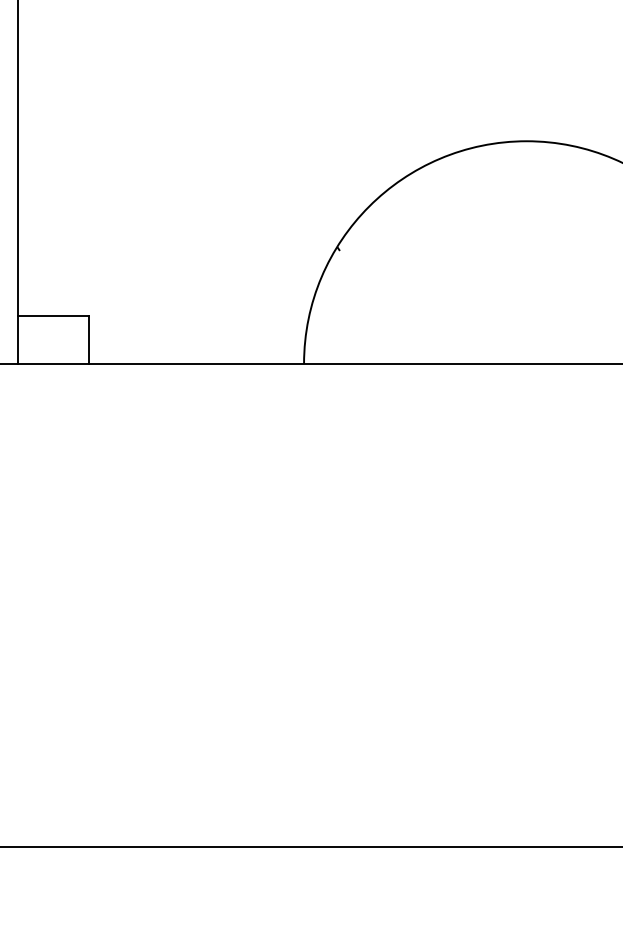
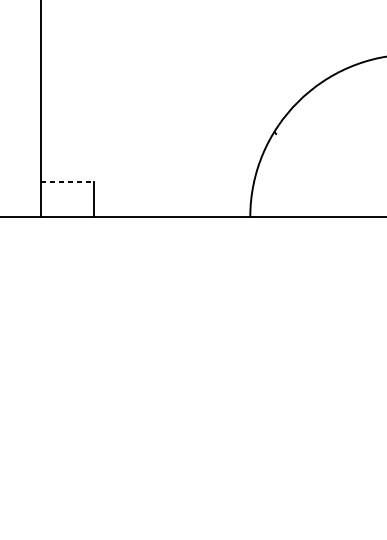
line: (53, 316) -> (67, 182), solid -> dashed

